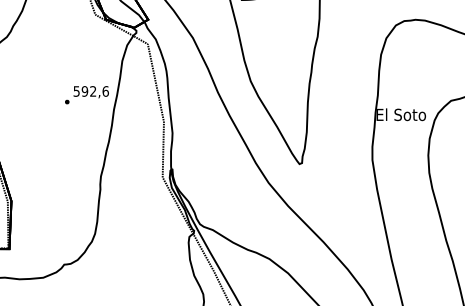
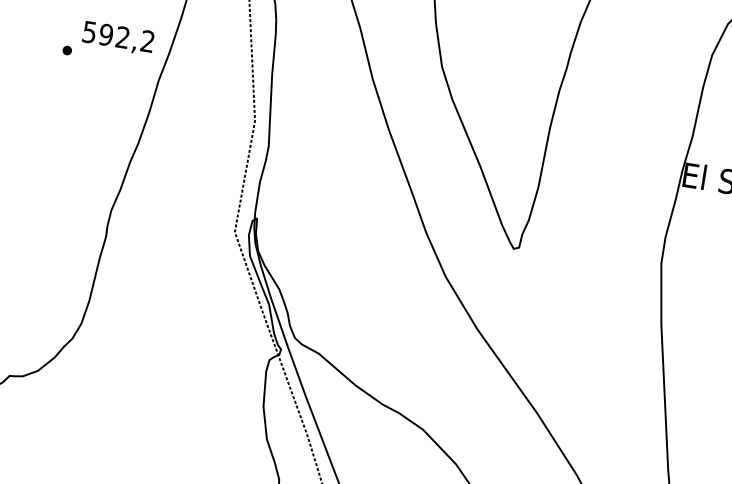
text: (105, 91) -> (147, 41), 592,6 -> 592,2

